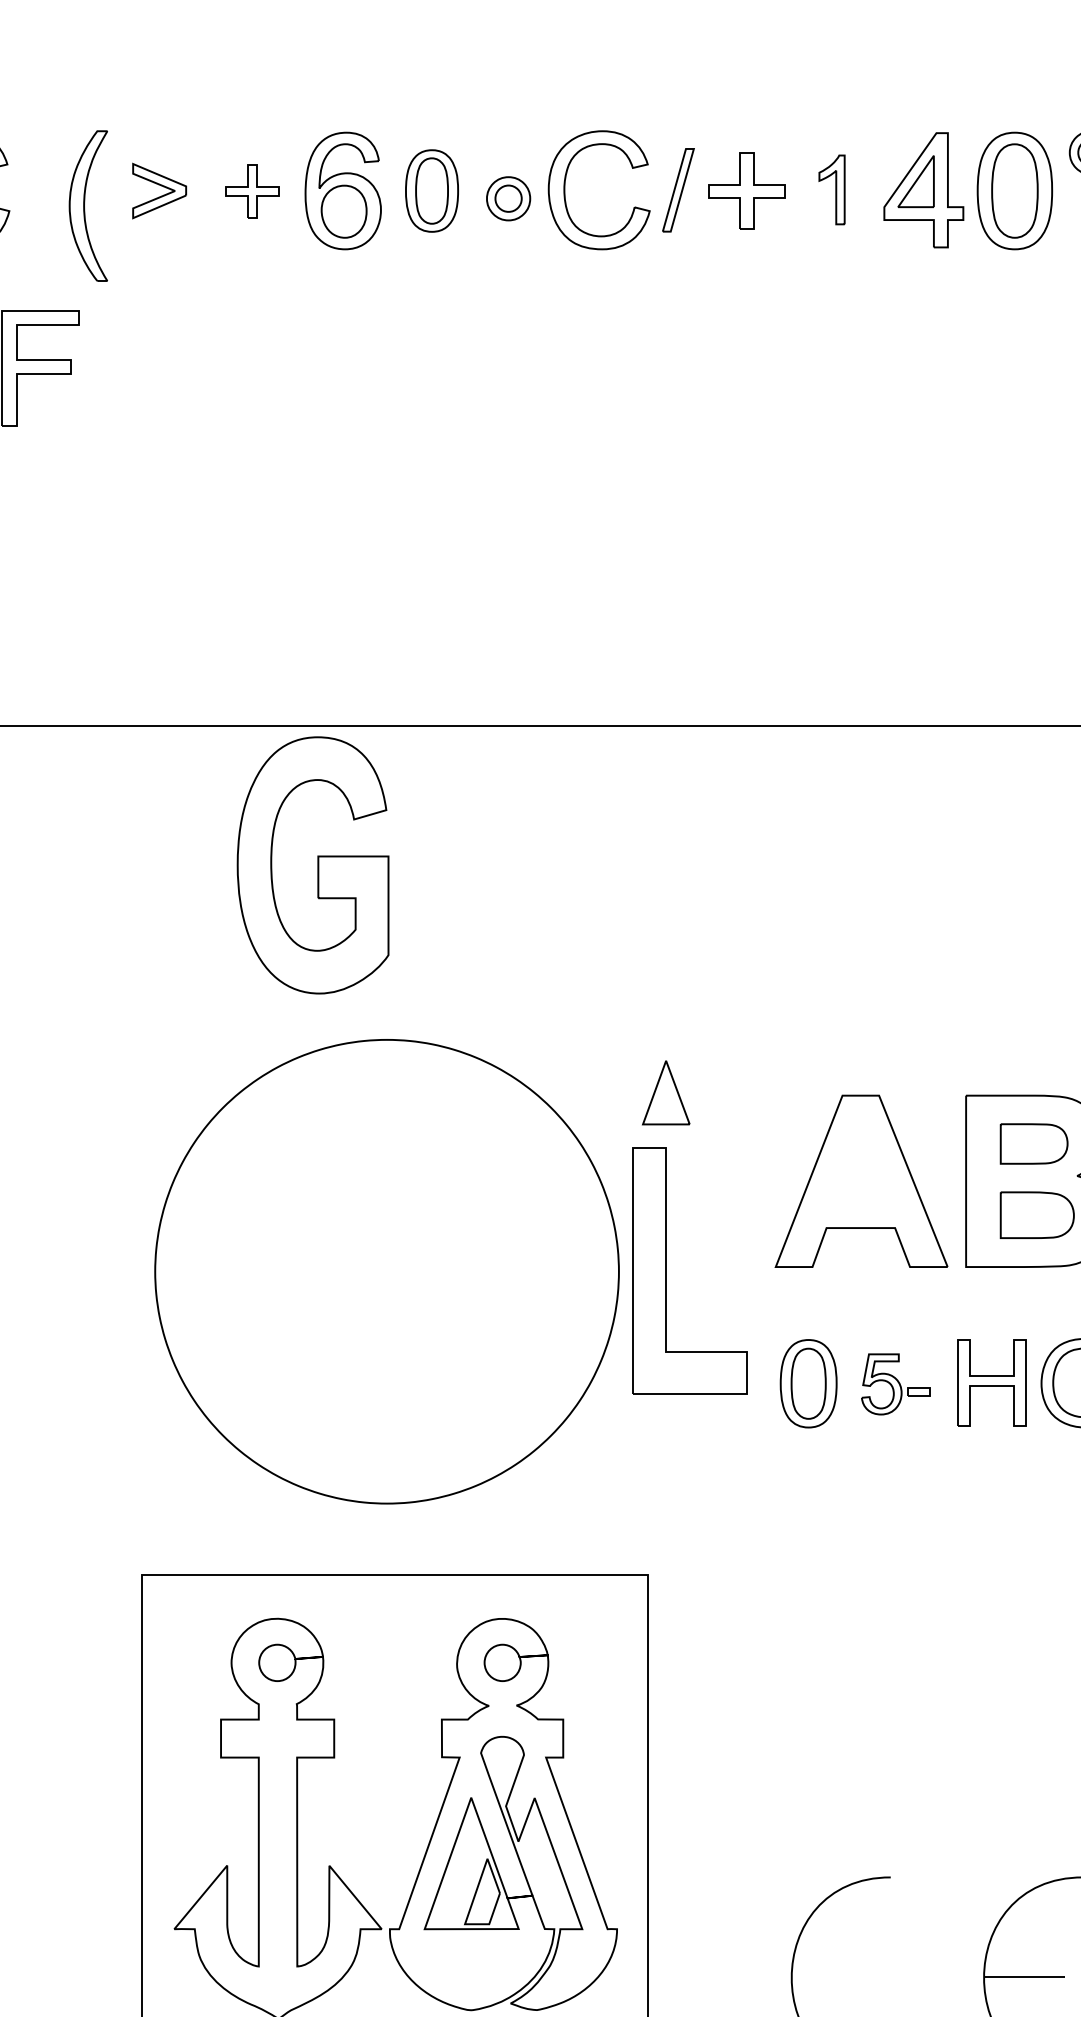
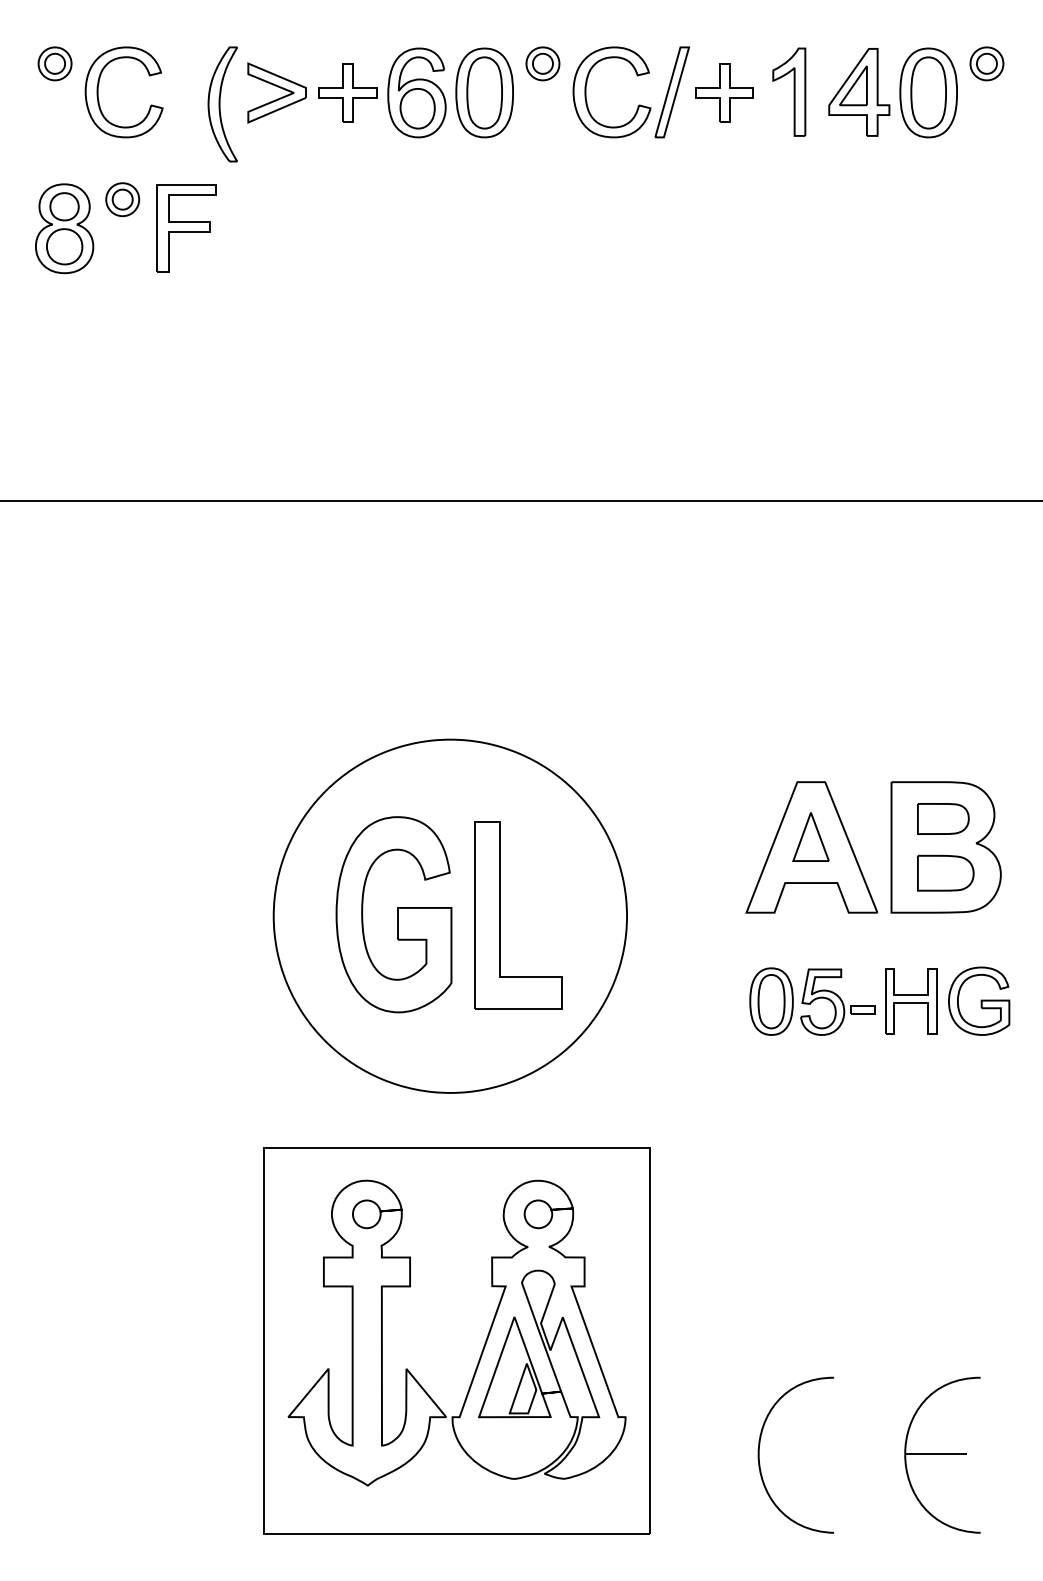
part: (832, 189) -> (789, 91), size x1.67
part: (158, 190) -> (276, 92), size x1.43
part: (252, 190) -> (347, 92), size x1.43
part: (431, 190) -> (484, 92), size x1.43
part: (678, 190) -> (672, 92), size x1.43
part: (508, 198) -> (542, 63), moved
part: (312, 865) -> (393, 914), moved
part: (665, 1092) -> (810, 836), moved
part: (666, 1270) -> (500, 915), moved
part: (895, 1383) -> (837, 1001), size x1.43

